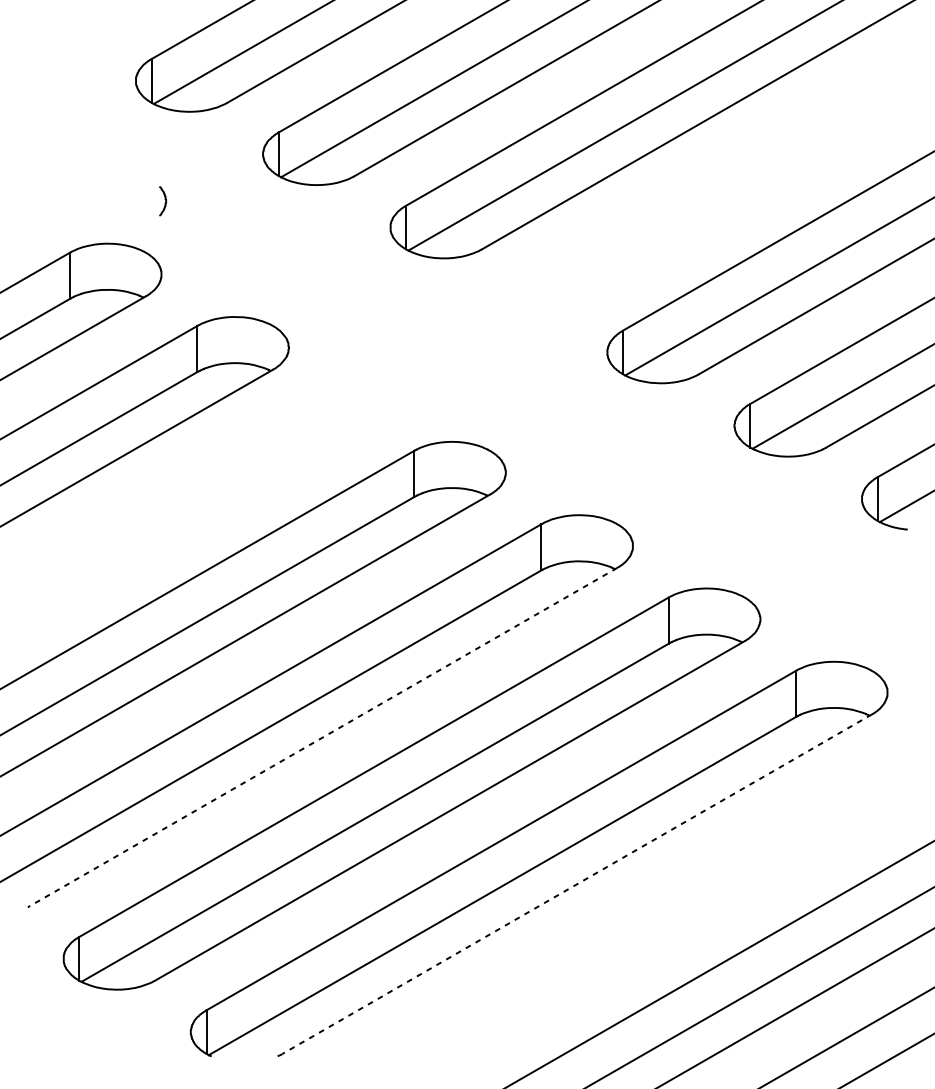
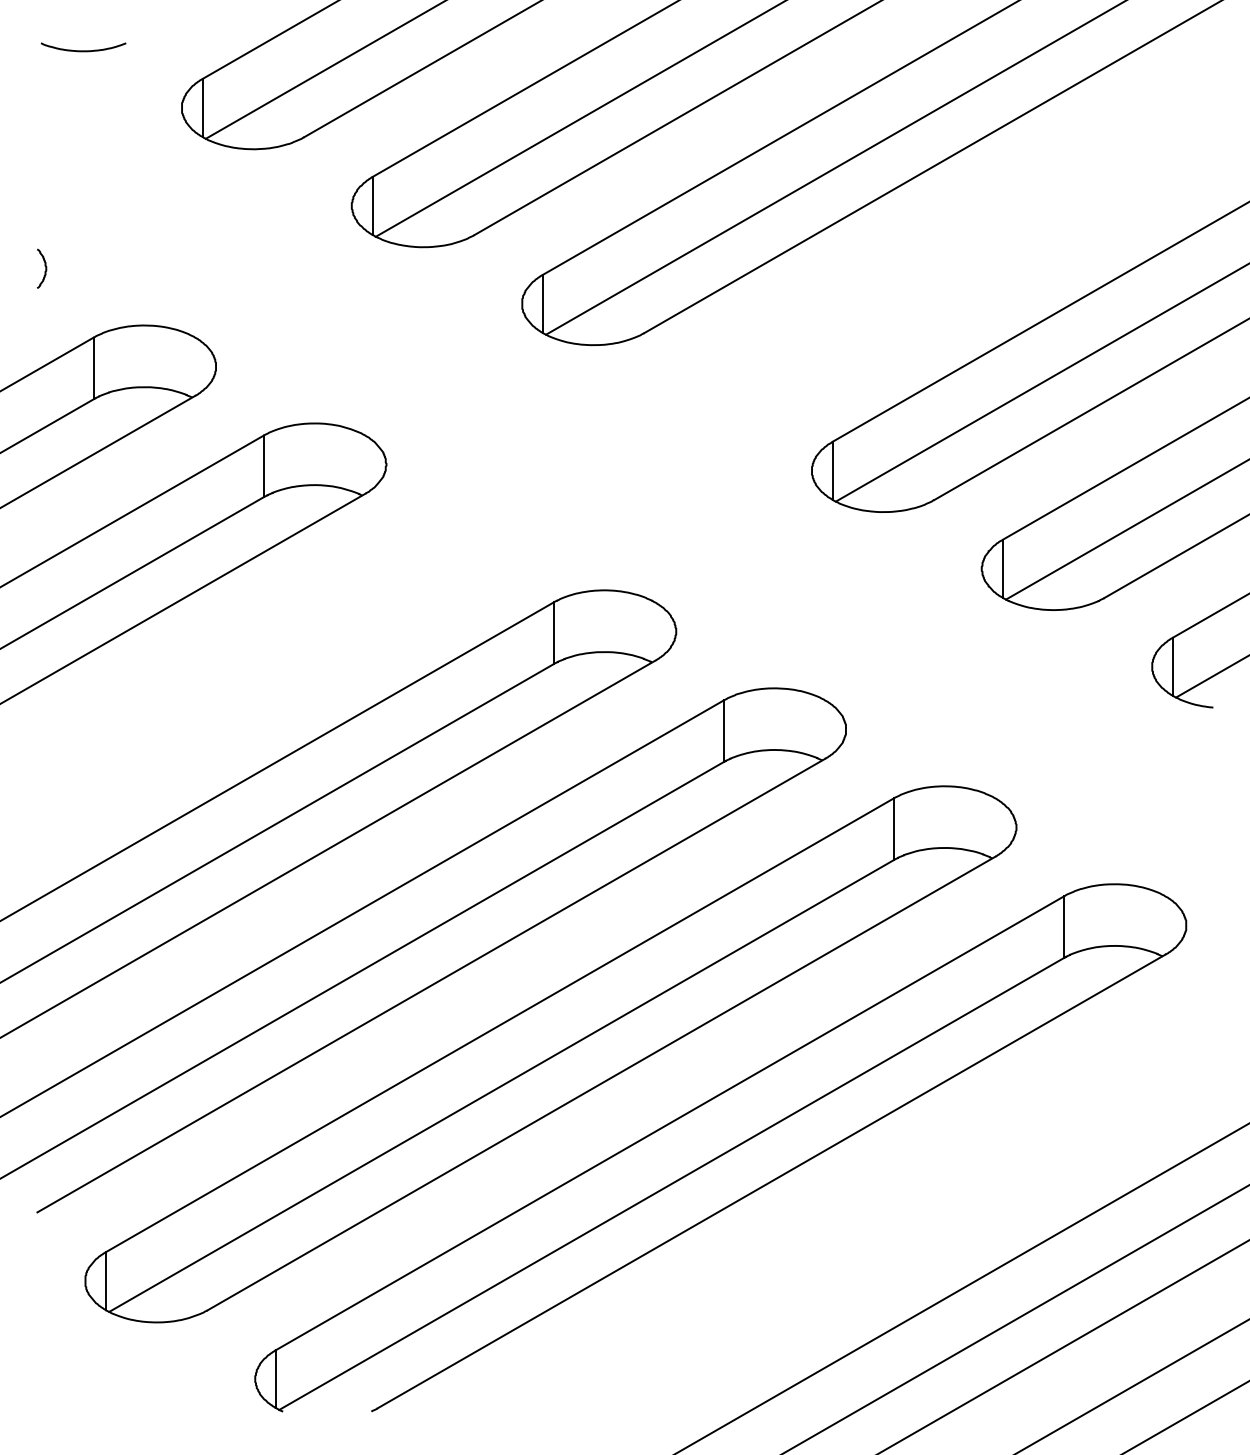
curve: (62, 37) -> (83, 50), added
curve: (164, 199) -> (44, 266), moved
line: (322, 737) -> (431, 985), dashed -> solid
line: (577, 884) -> (771, 1181), dashed -> solid

